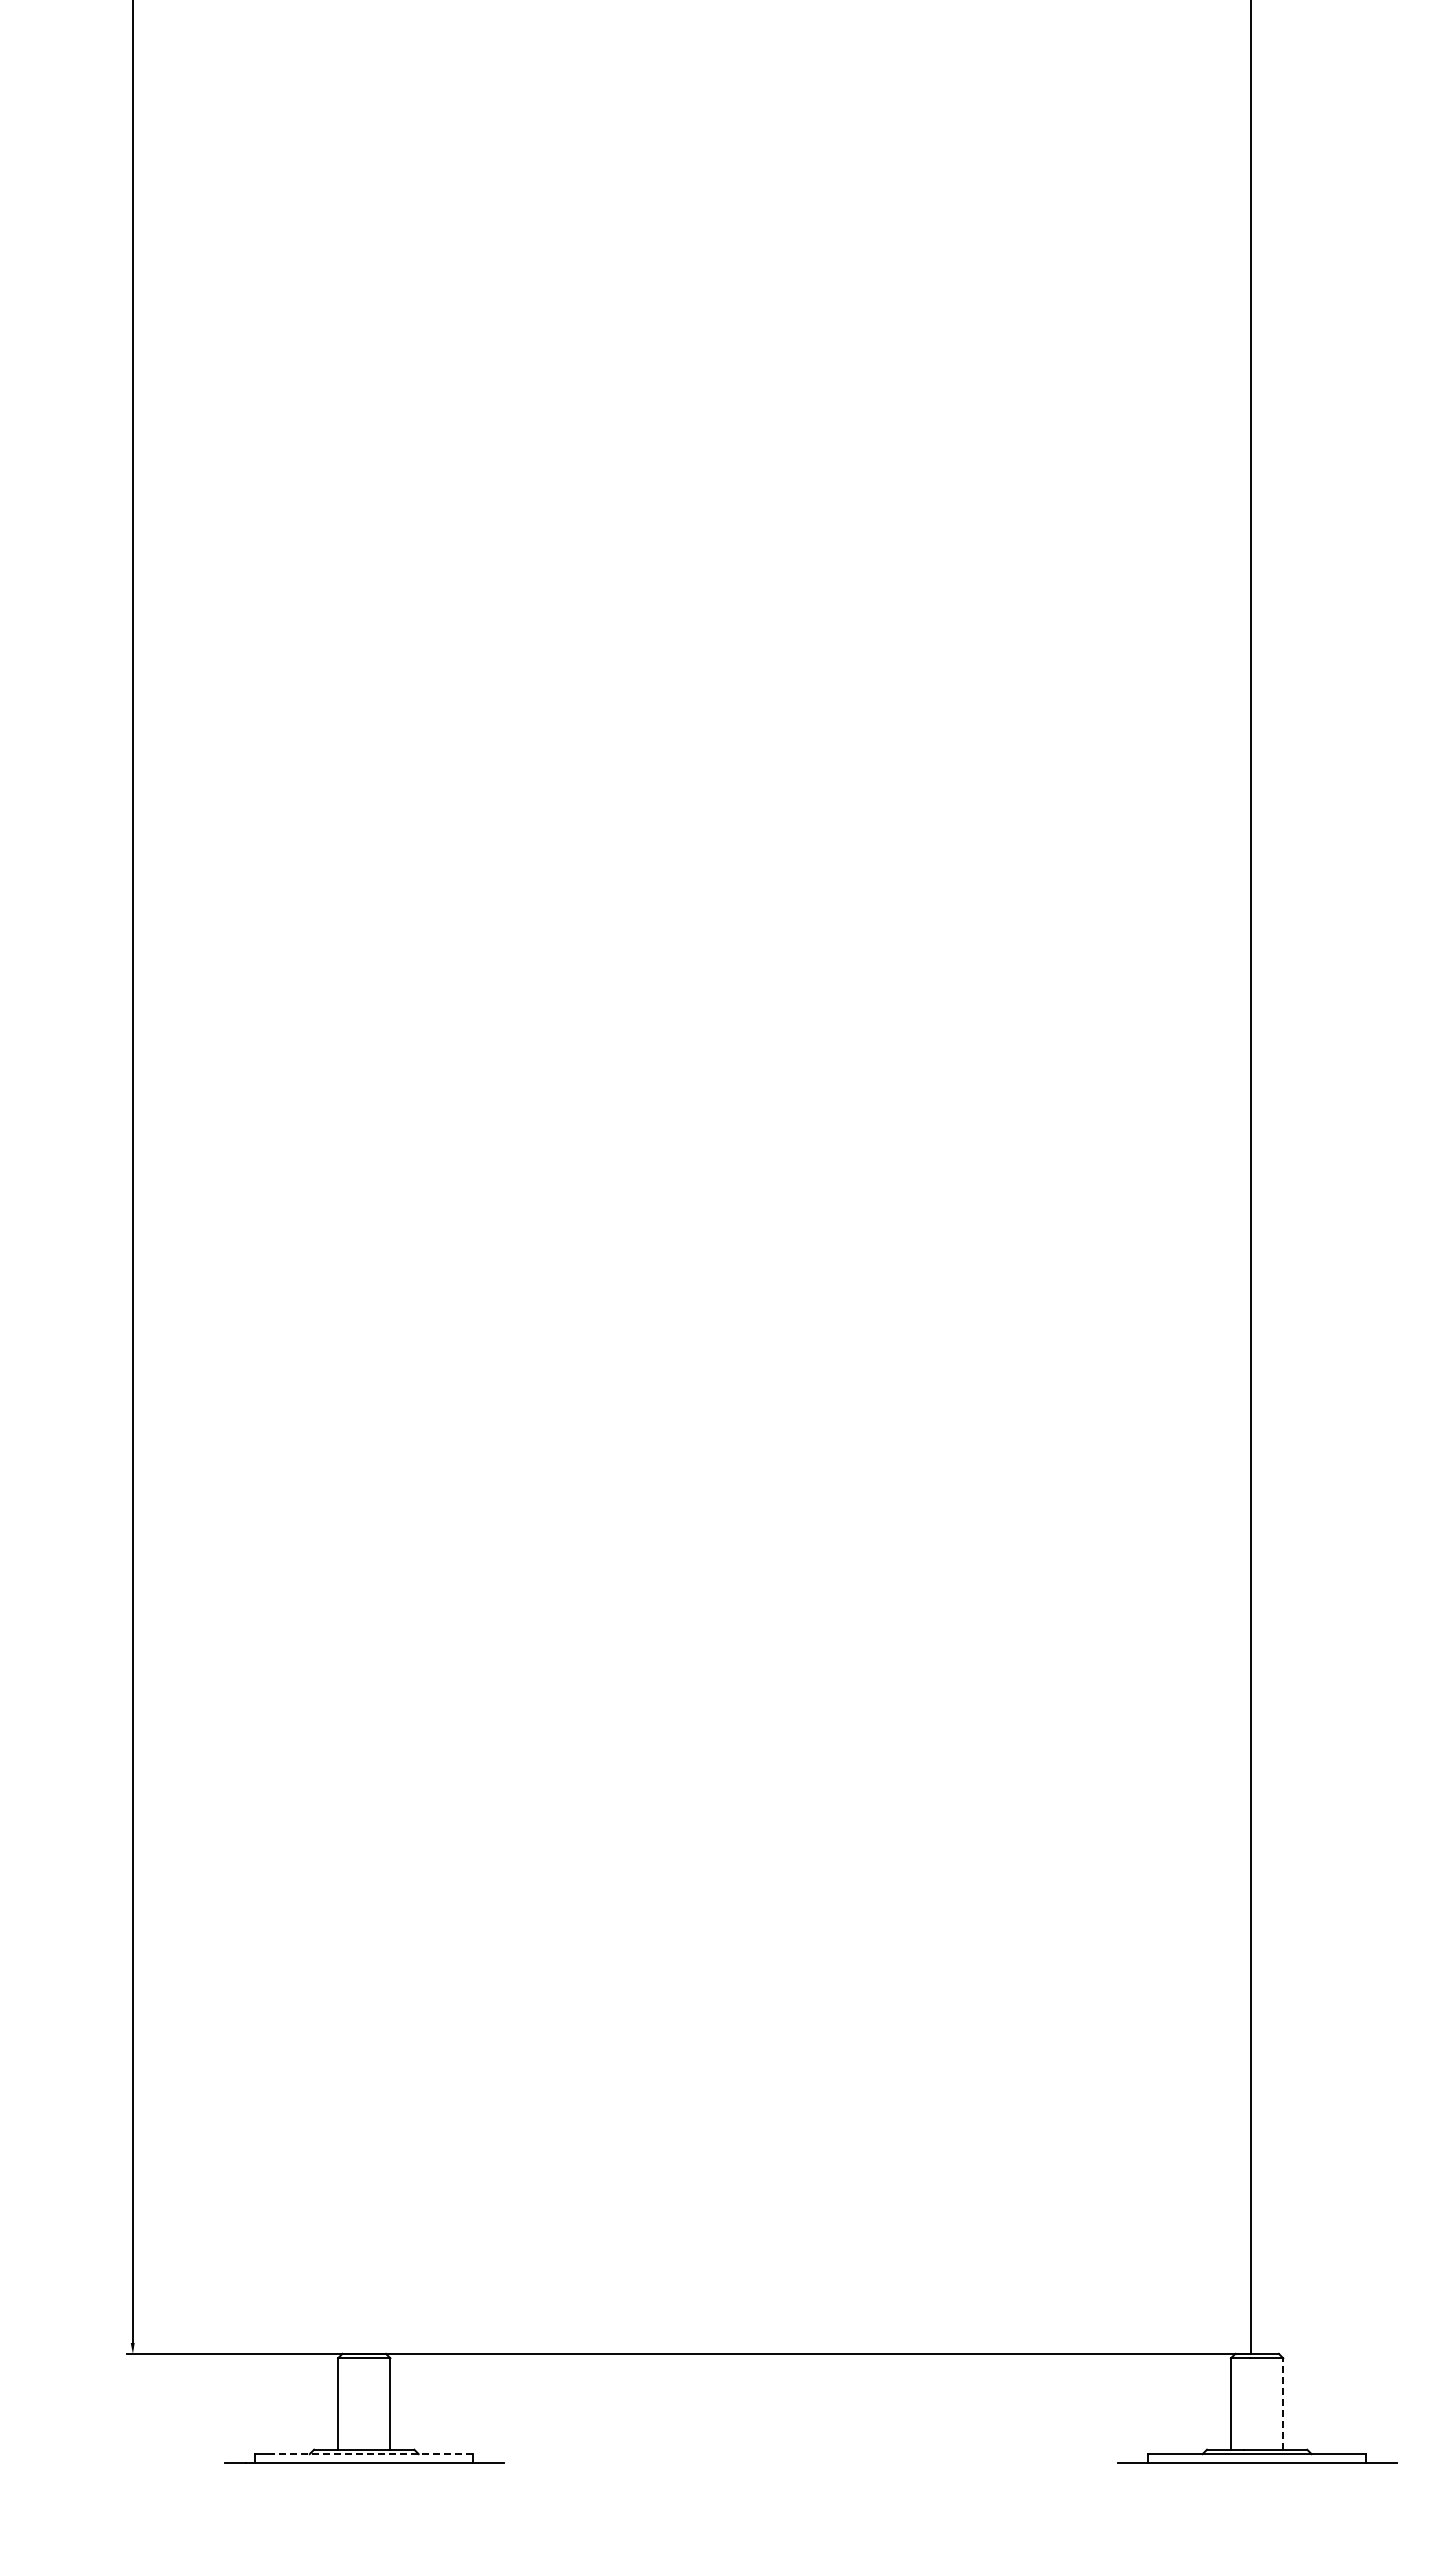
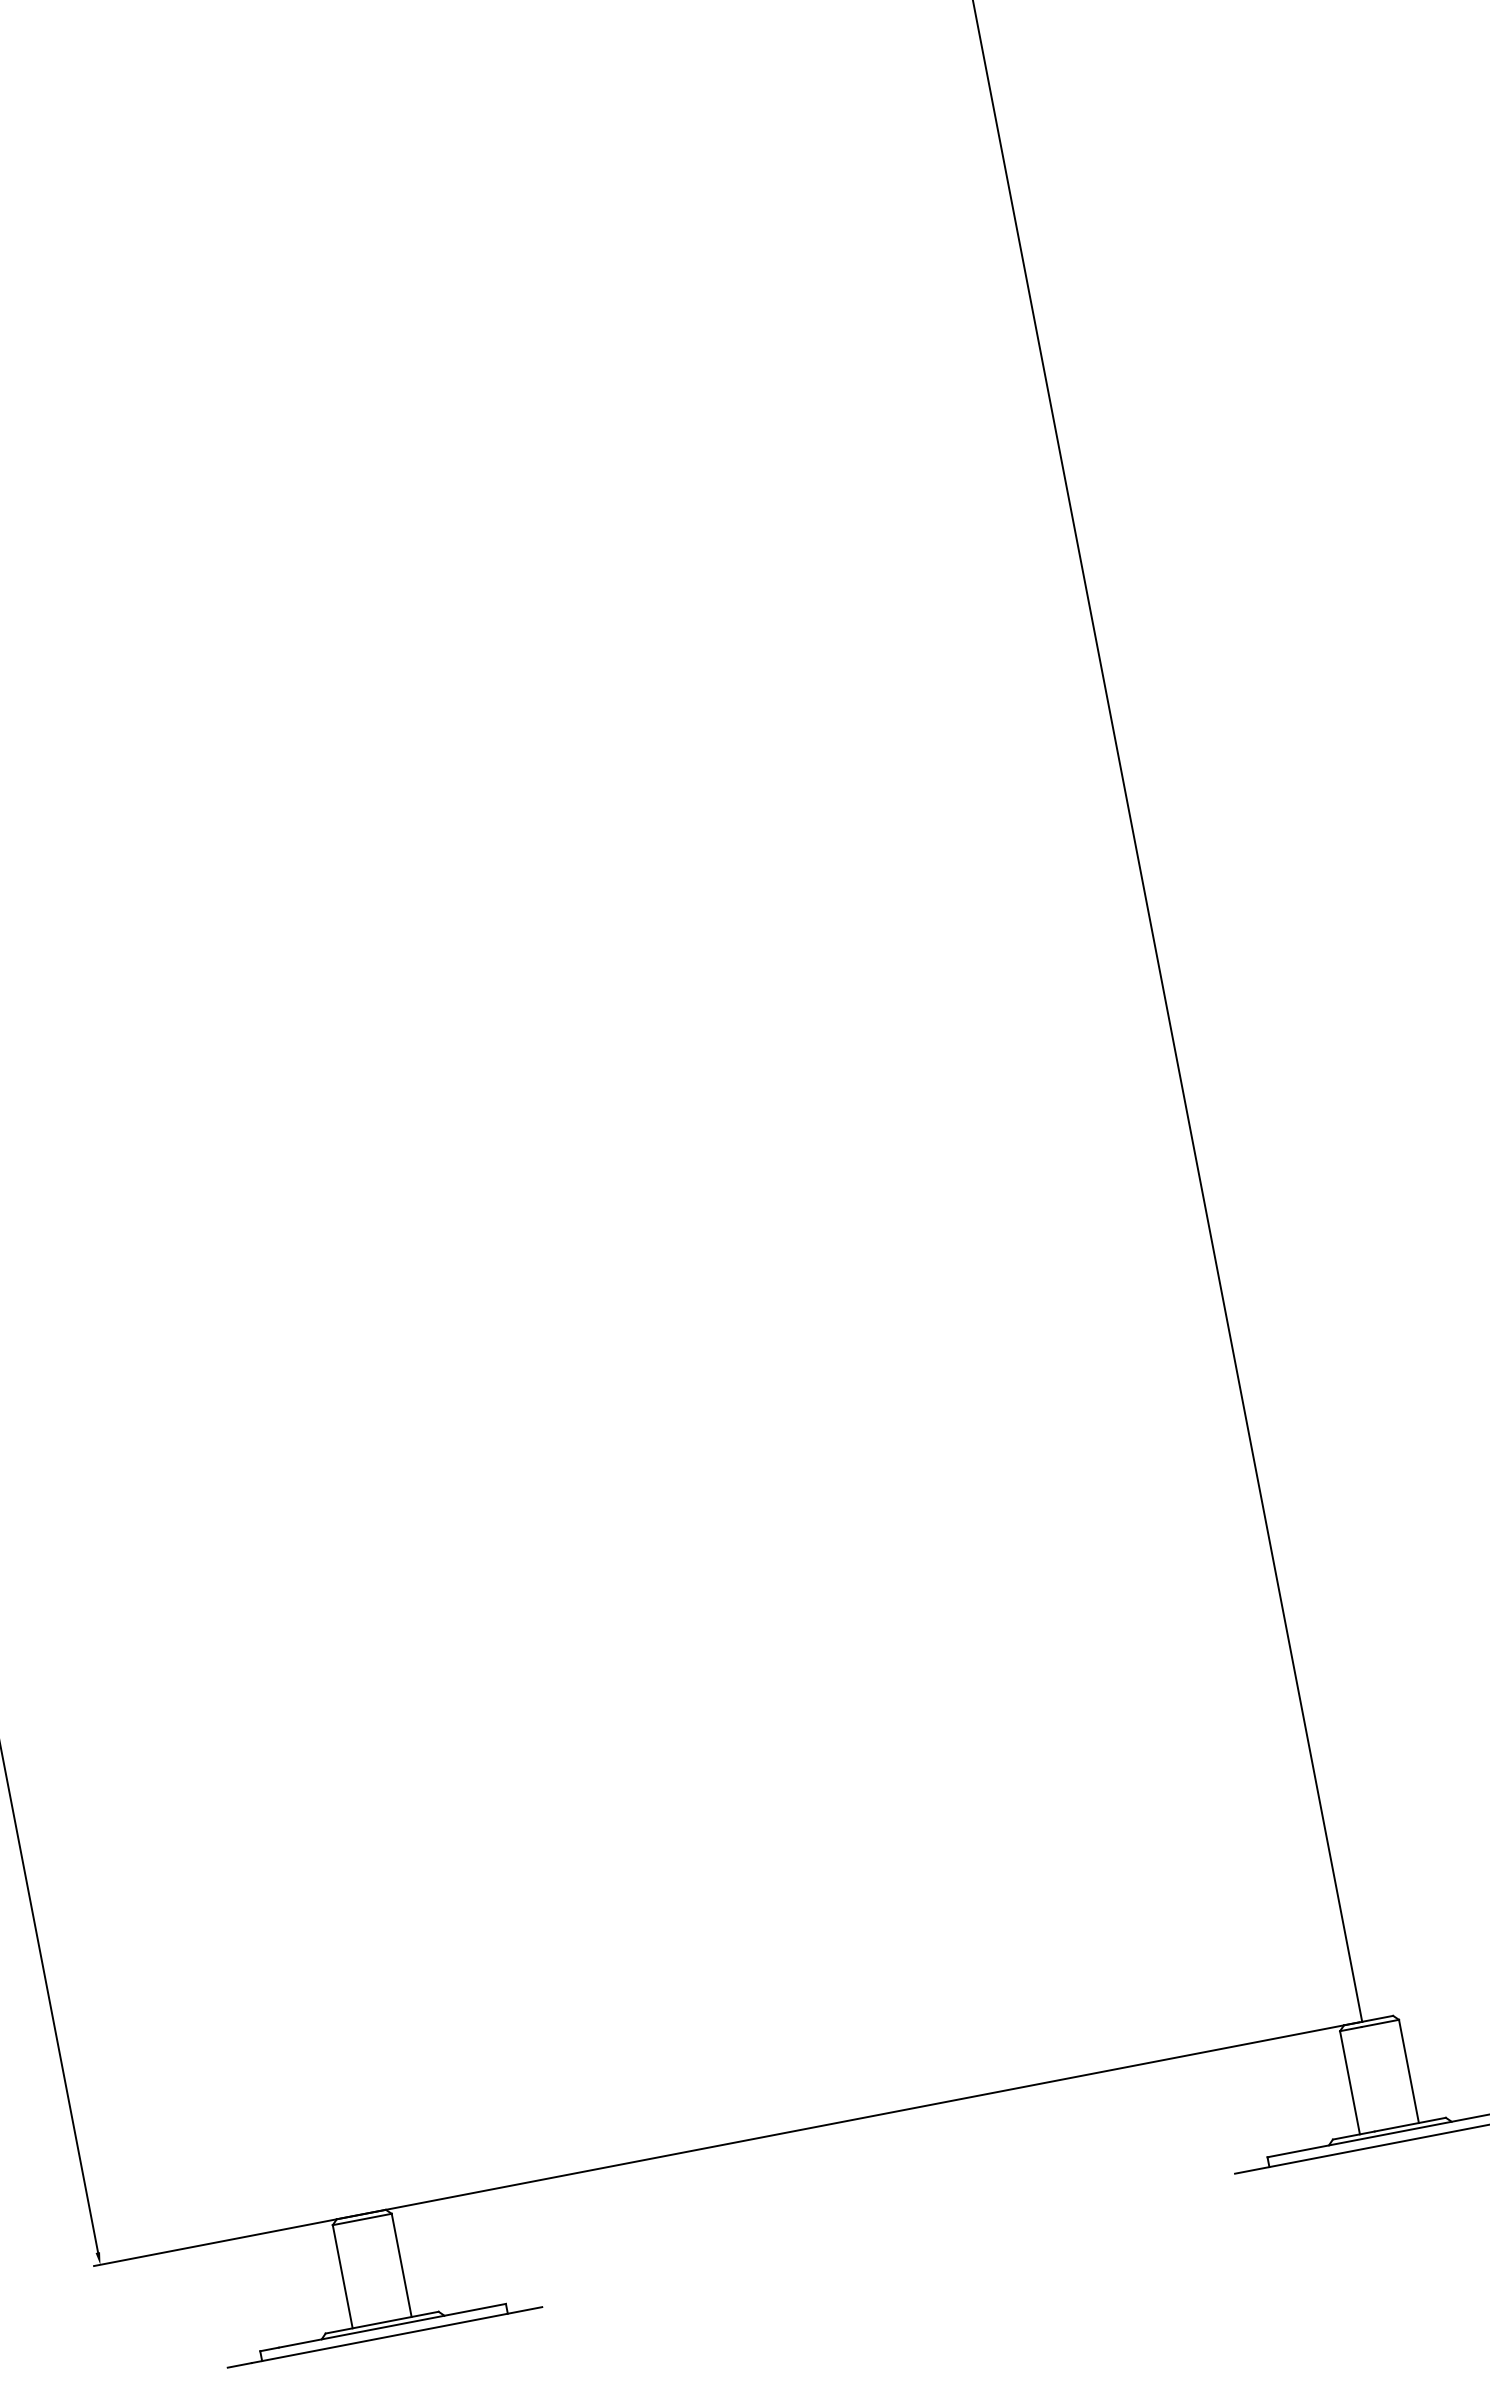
line: (1283, 2403) -> (1409, 2070), dashed -> solid
line: (372, 2454) -> (392, 2326), dashed -> solid

